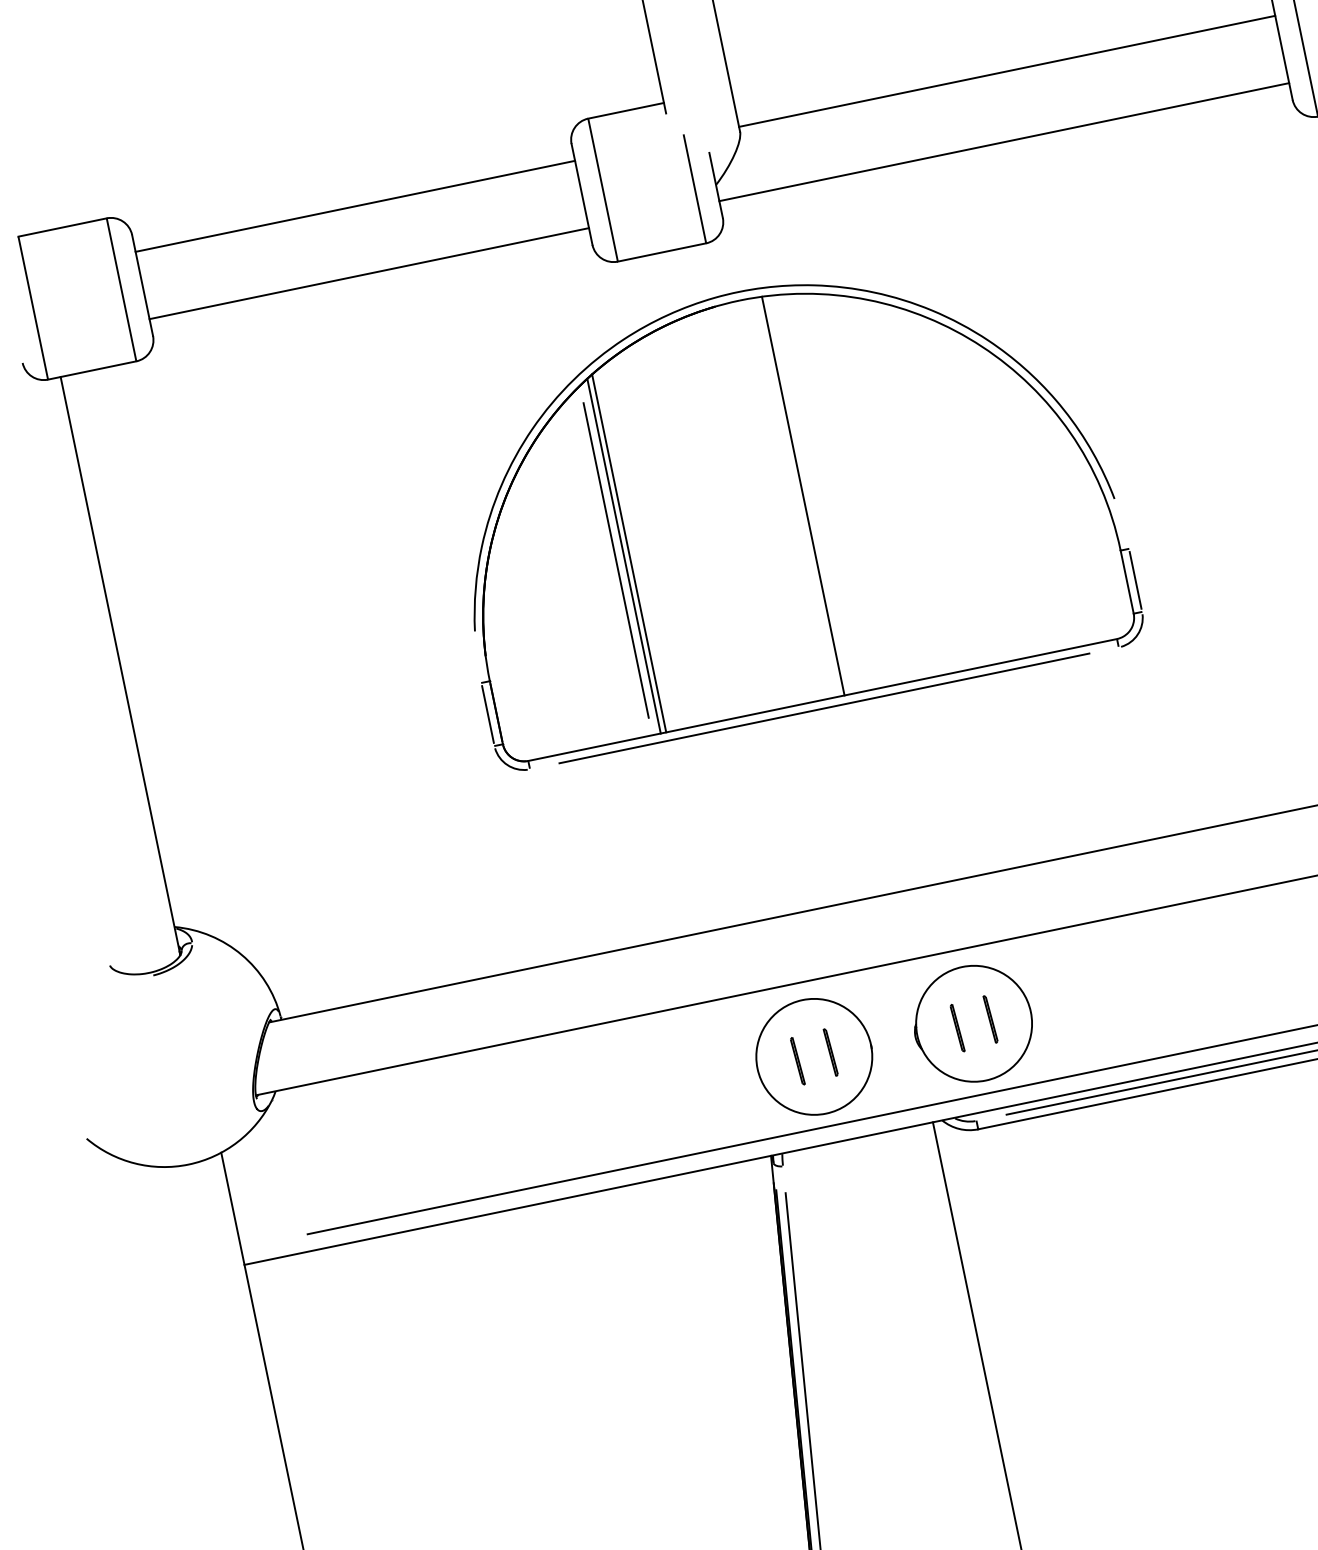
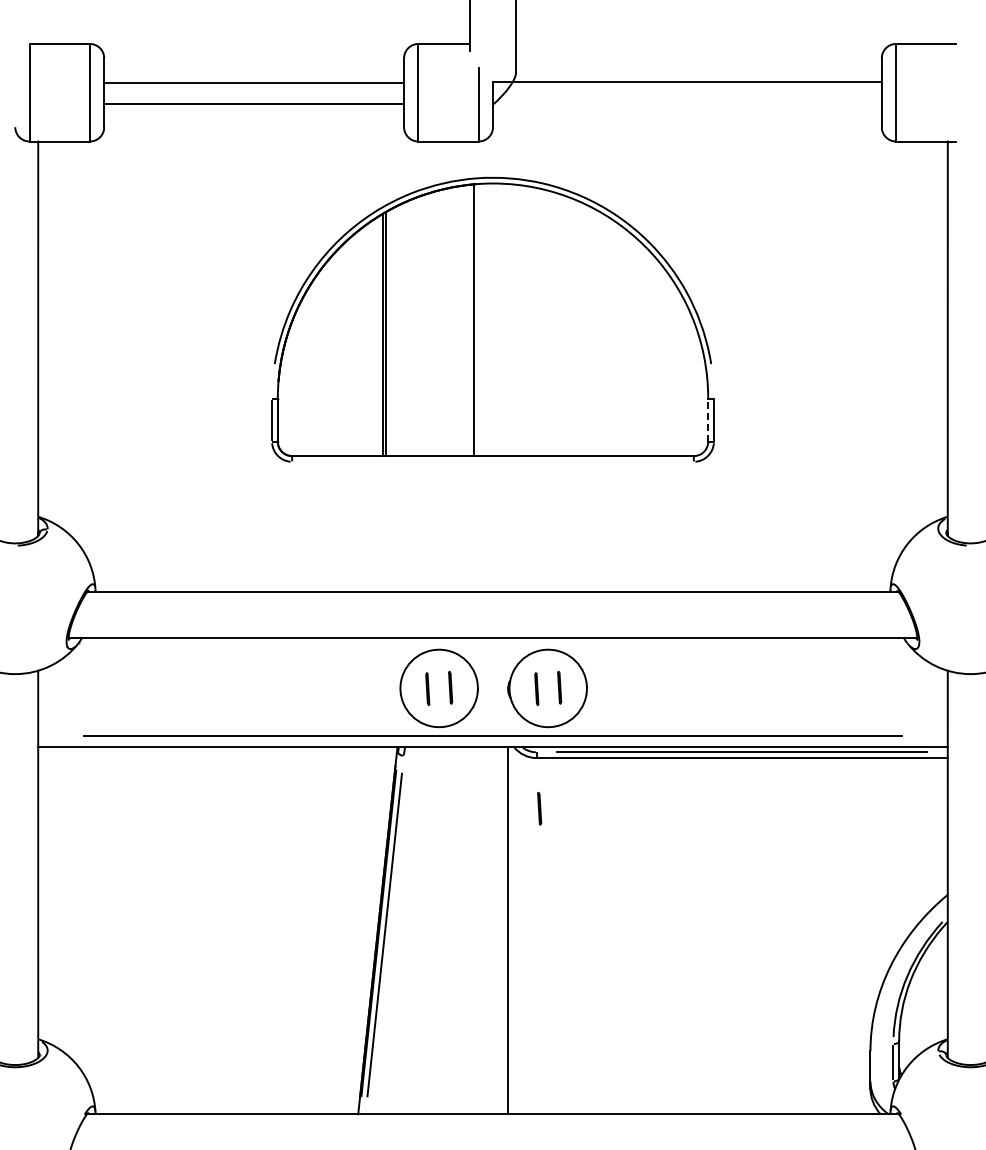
line: (1006, 71) -> (698, 69), removed
line: (1004, 141) -> (687, 81), moved
line: (355, 205) -> (254, 103), moved
line: (369, 273) -> (254, 82), moved
line: (802, 496) -> (473, 320), moved
line: (615, 560) -> (376, 336), removed
line: (1127, 582) -> (708, 420), solid -> dashed
line: (823, 708) -> (492, 461), removed
line: (997, 1202) -> (539, 808), added

